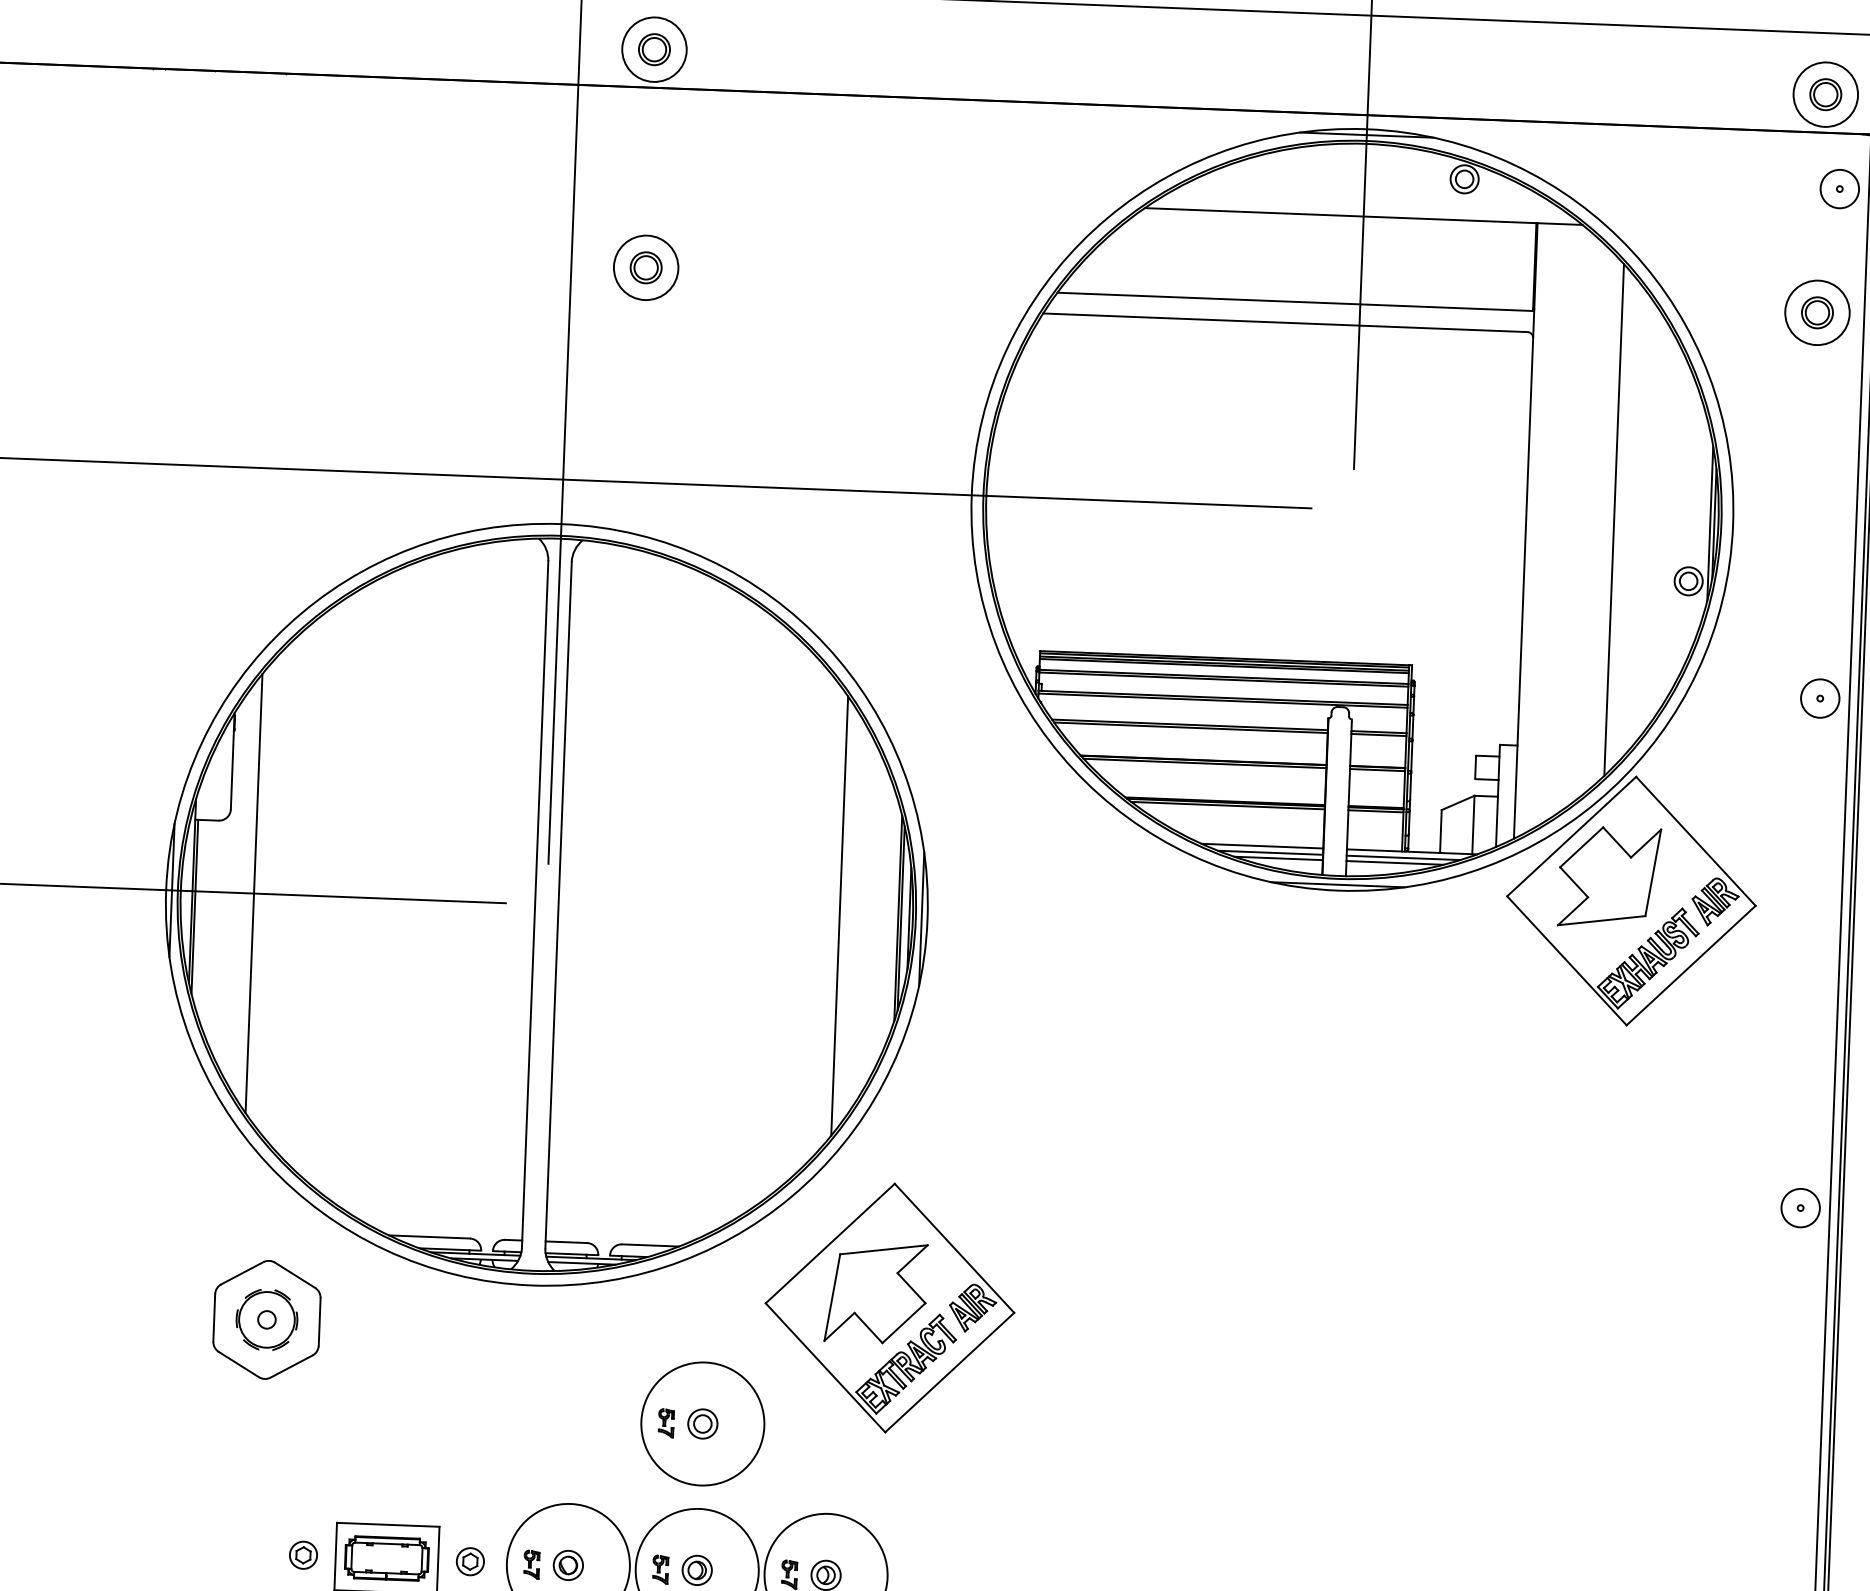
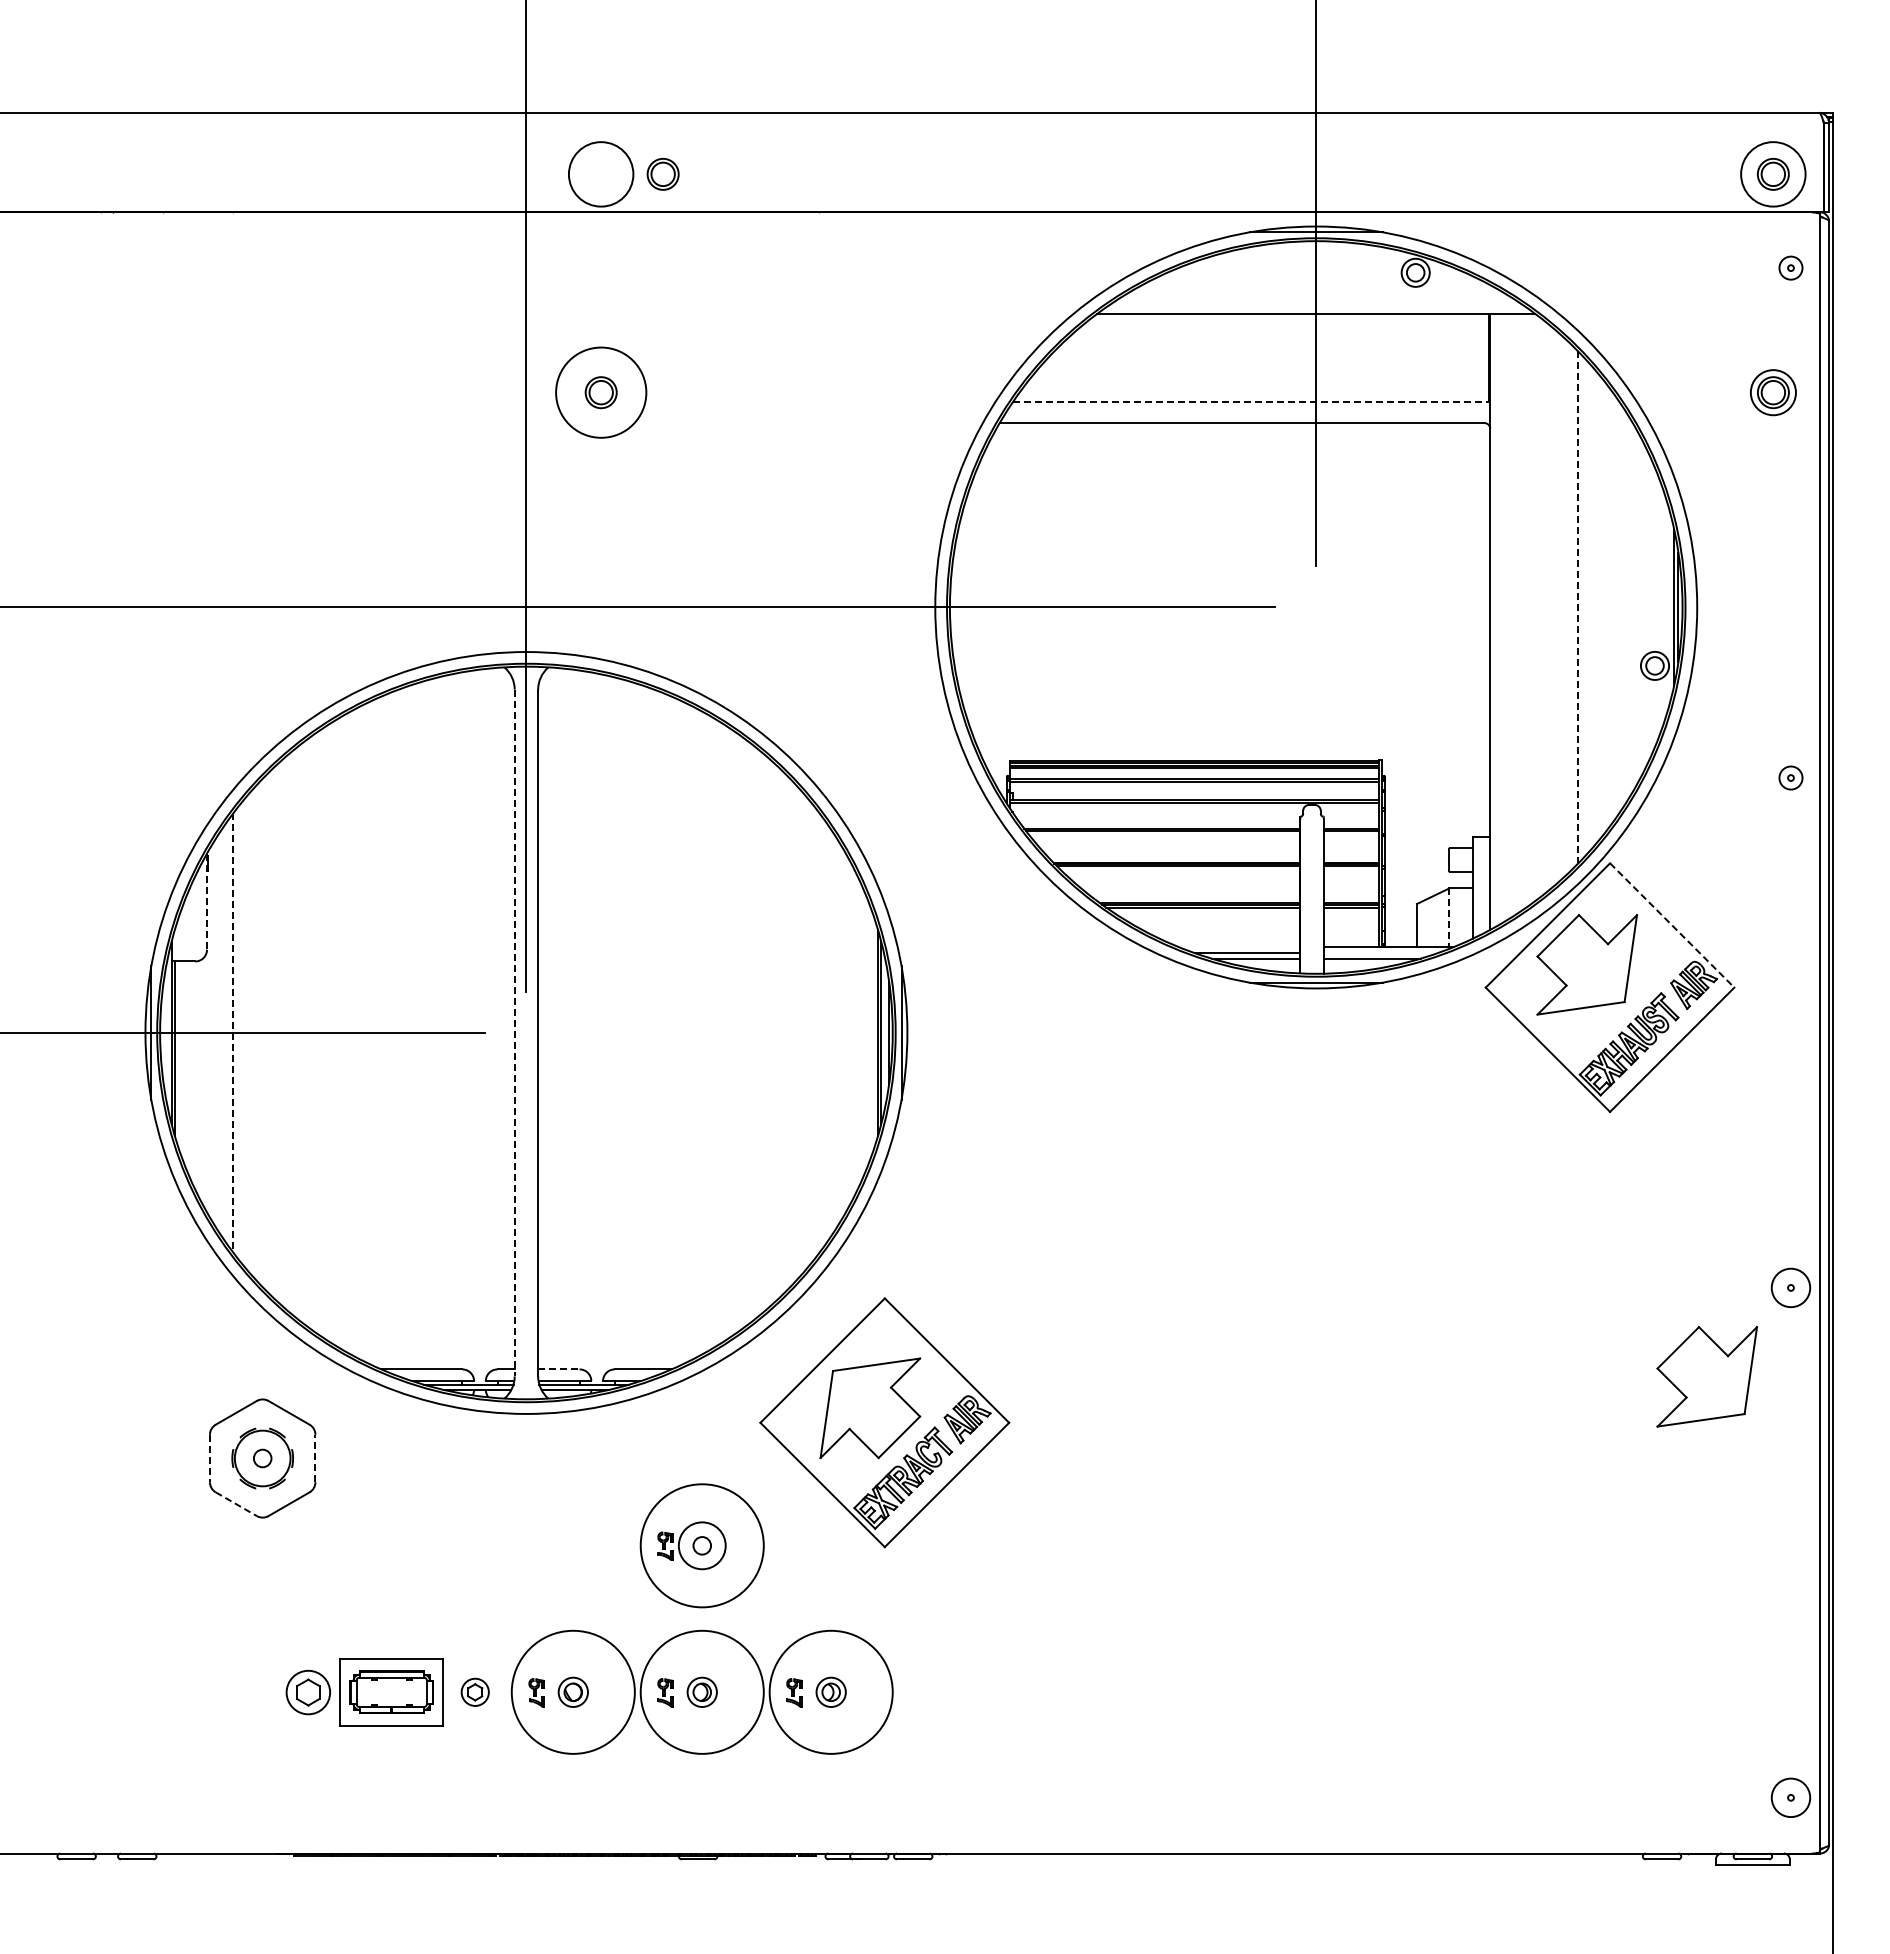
part: (653, 49) -> (662, 174), moved
circle: (1839, 188) -> (1790, 267), size x0.6
circle: (645, 267) -> (600, 392), size x1.4
line: (1295, 301) -> (1251, 401), solid -> dashed
circle: (1817, 312) -> (1773, 392), size x0.7
line: (1614, 519) -> (1578, 606), solid -> dashed
circle: (1819, 698) -> (1790, 777), size x0.6
line: (233, 762) -> (207, 902), solid -> dashed
line: (1473, 825) -> (1449, 918), solid -> dashed
line: (1696, 841) -> (1672, 925), solid -> dashed
line: (1262, 845) -> (1239, 946), removed
line: (1403, 858) -> (1380, 953), removed
line: (254, 893) -> (233, 1032), solid -> dashed
line: (534, 904) -> (514, 1033), solid -> dashed
line: (839, 915) -> (819, 1032), removed
line: (565, 1242) -> (558, 1369), solid -> dashed
part: (1713, 1293) -> (1707, 1376), added
line: (213, 1317) -> (209, 1458), solid -> dashed
line: (319, 1321) -> (315, 1458), solid -> dashed
line: (239, 1364) -> (236, 1504), solid -> dashed
circle: (702, 1423) -> (701, 1545), size x1.6
part: (302, 1554) -> (307, 1691), size x1.6

